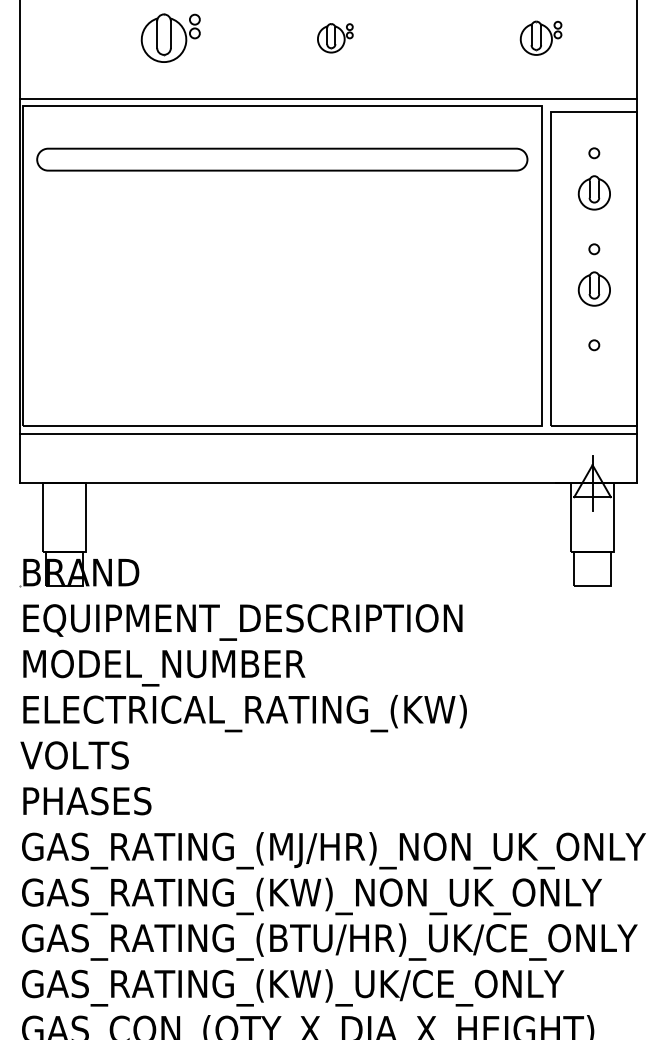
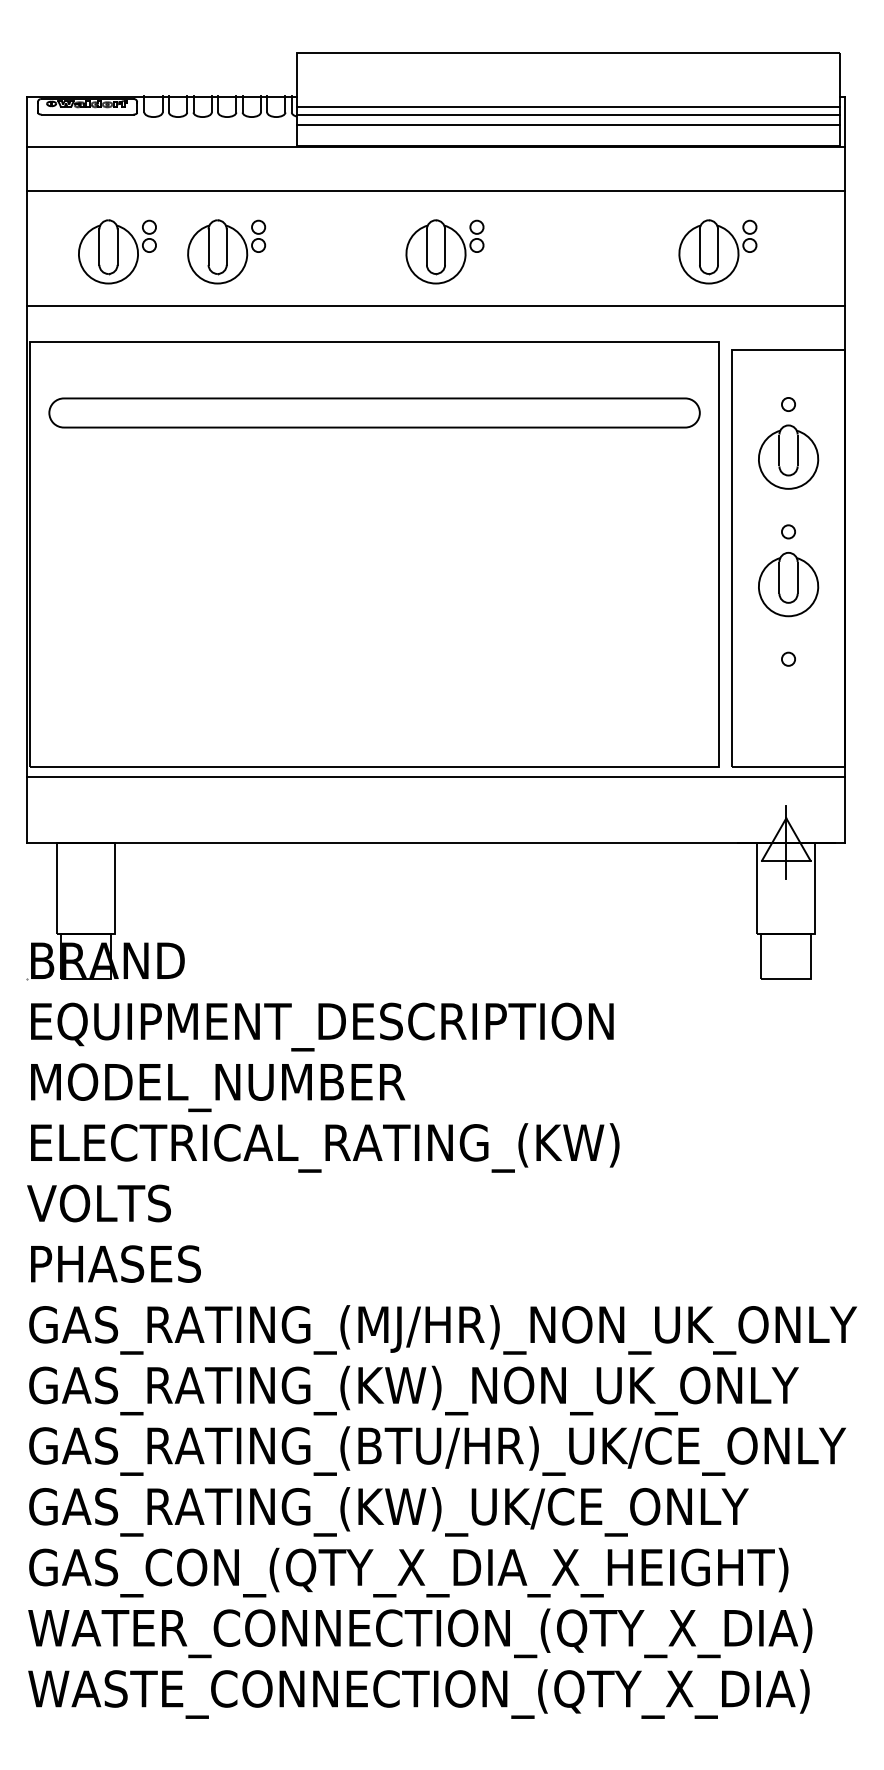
part: (88, 37) -> (117, 251), added
part: (335, 37) -> (444, 251), size x1.67
part: (540, 37) -> (717, 251), size x1.43
line: (328, 98) -> (435, 305), moved
part: (594, 192) -> (788, 456), size x1.43
part: (594, 288) -> (788, 584), size x1.43

